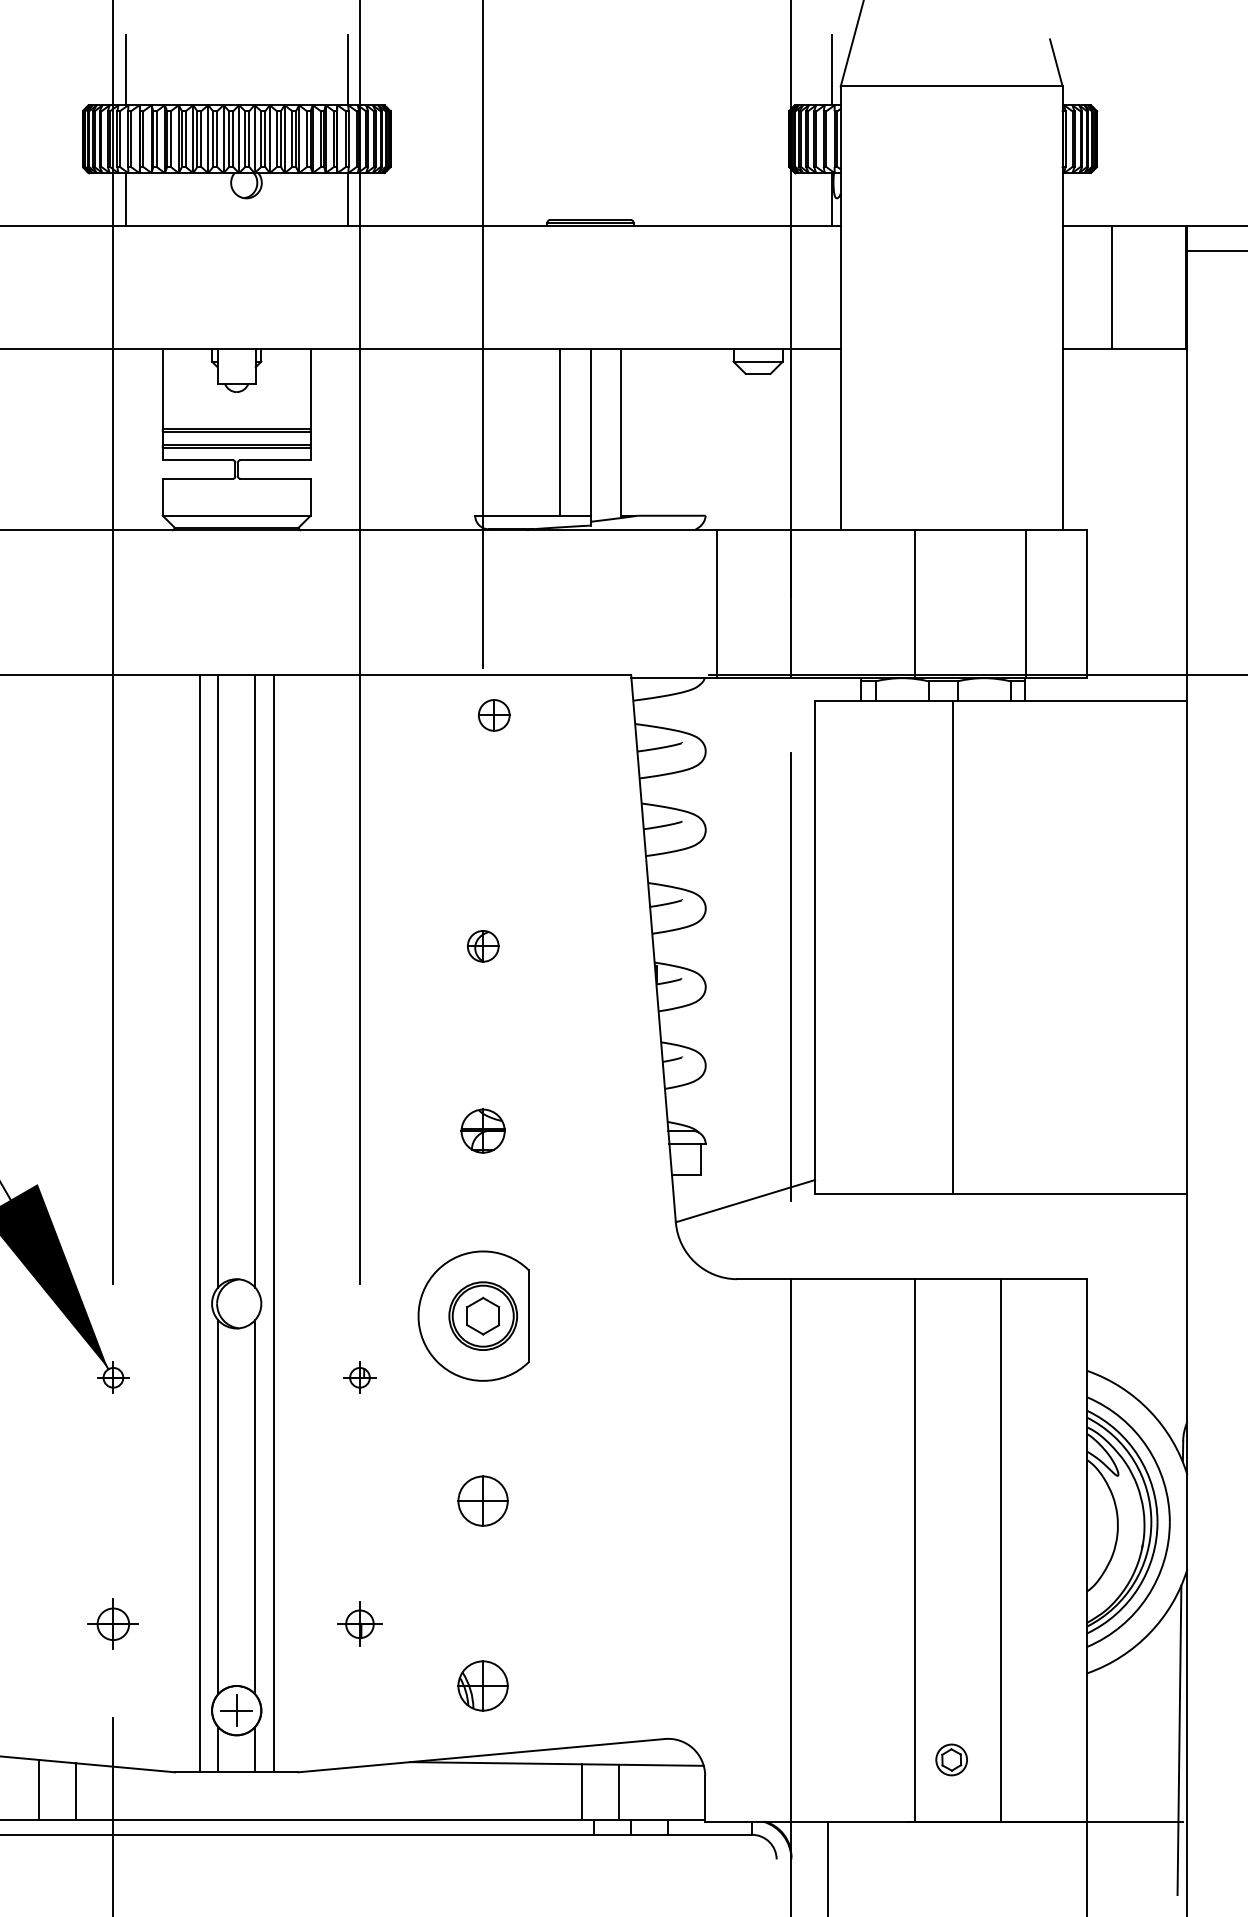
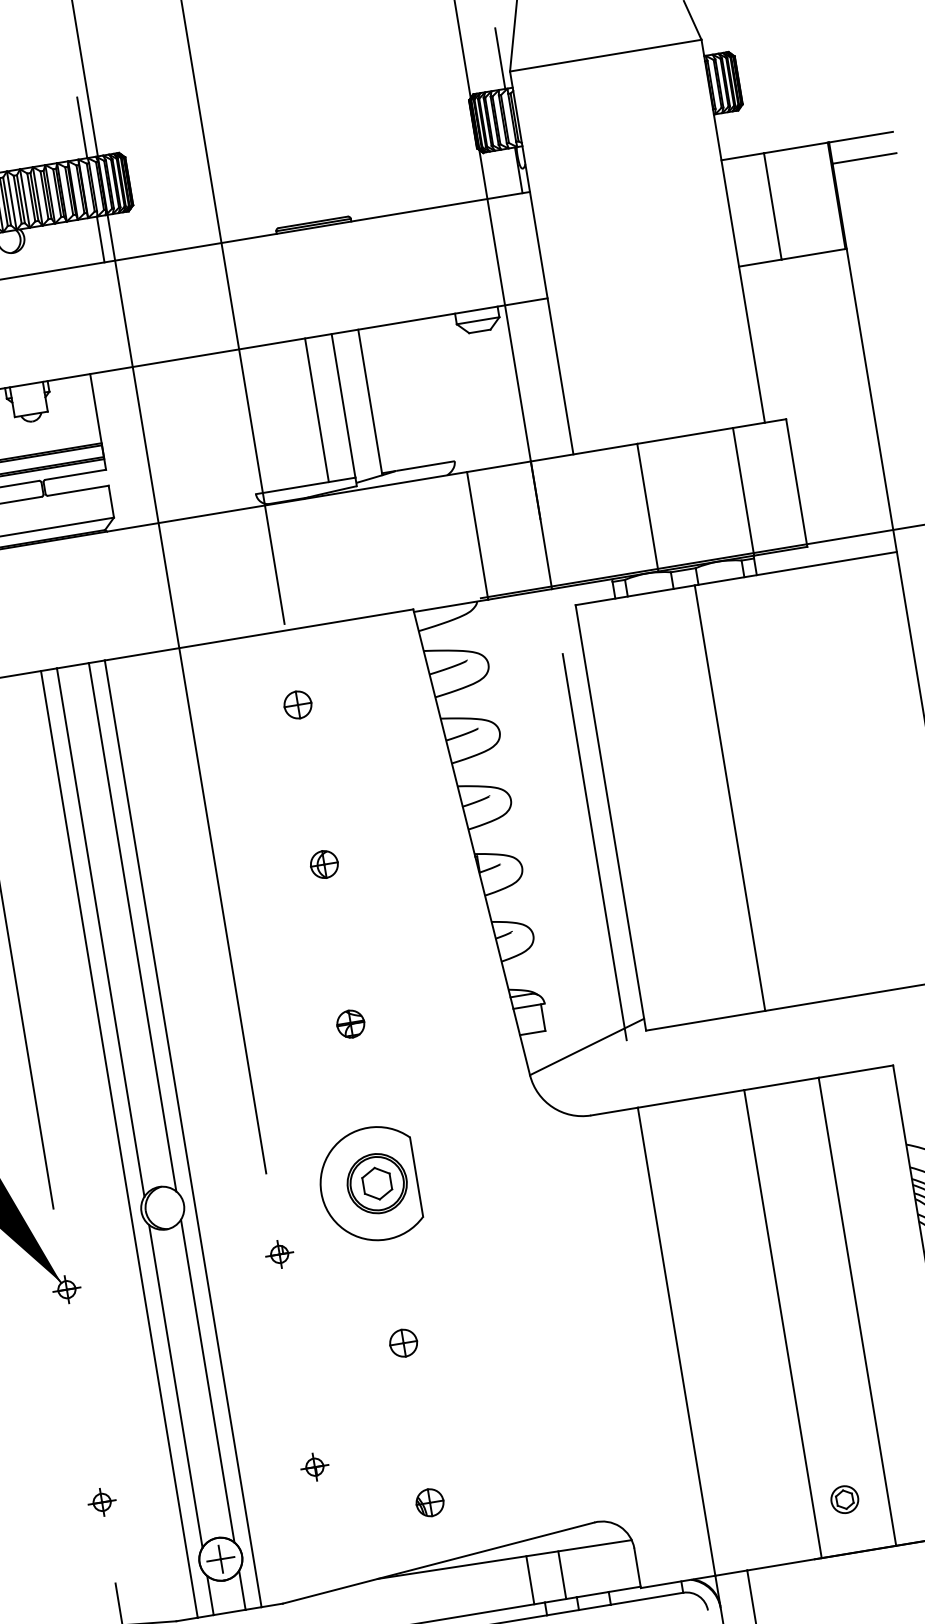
part: (494, 715) -> (298, 705), moved
part: (483, 1131) -> (351, 1024), size x0.71
part: (483, 1500) -> (403, 1342), size x0.62
part: (113, 1624) -> (102, 1502), size x0.62
part: (359, 1624) -> (314, 1467), size x0.71
part: (483, 1685) -> (430, 1502), size x0.62

